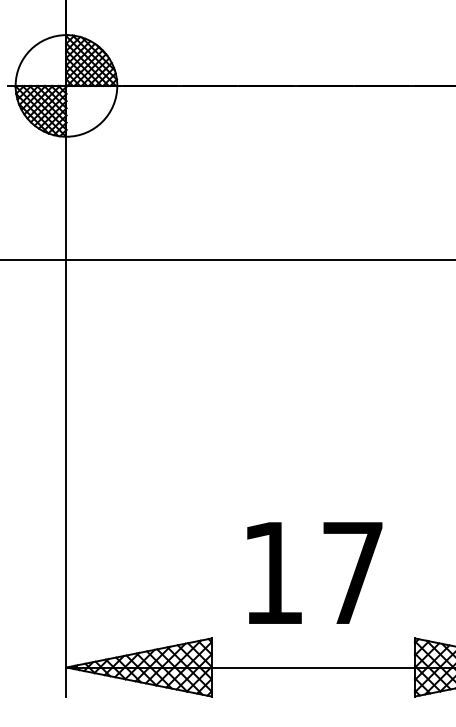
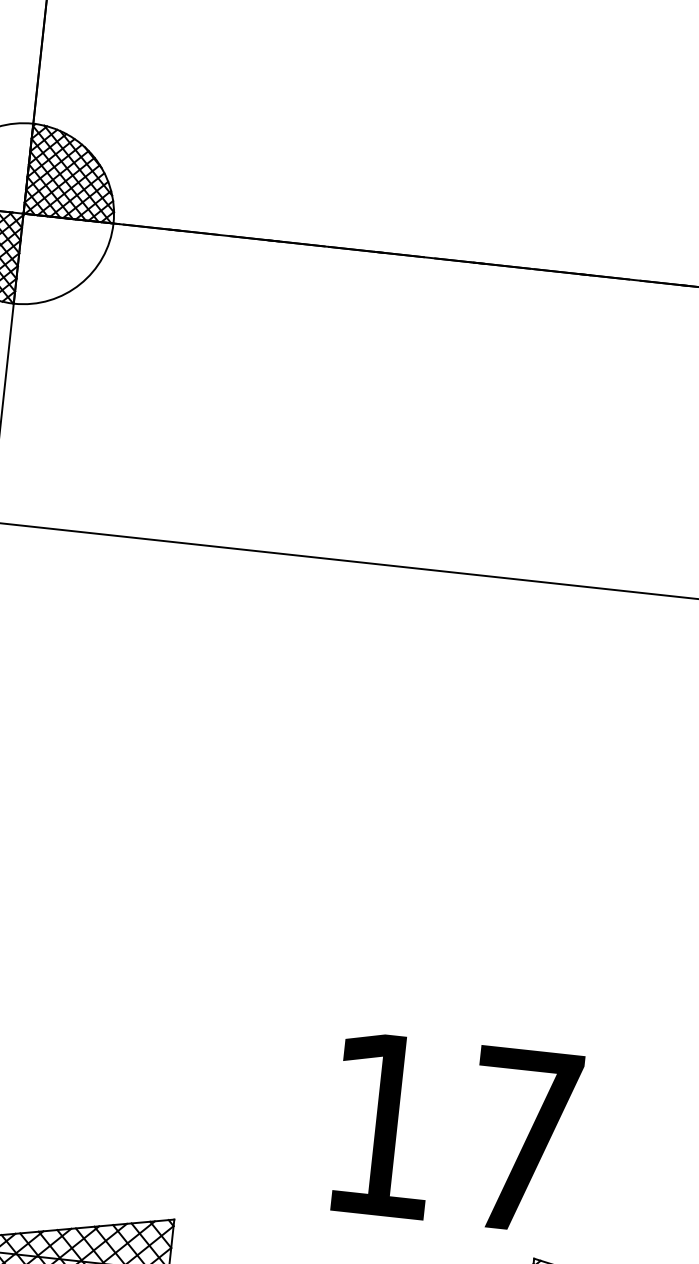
text: (314, 572) -> (455, 1132), moved

